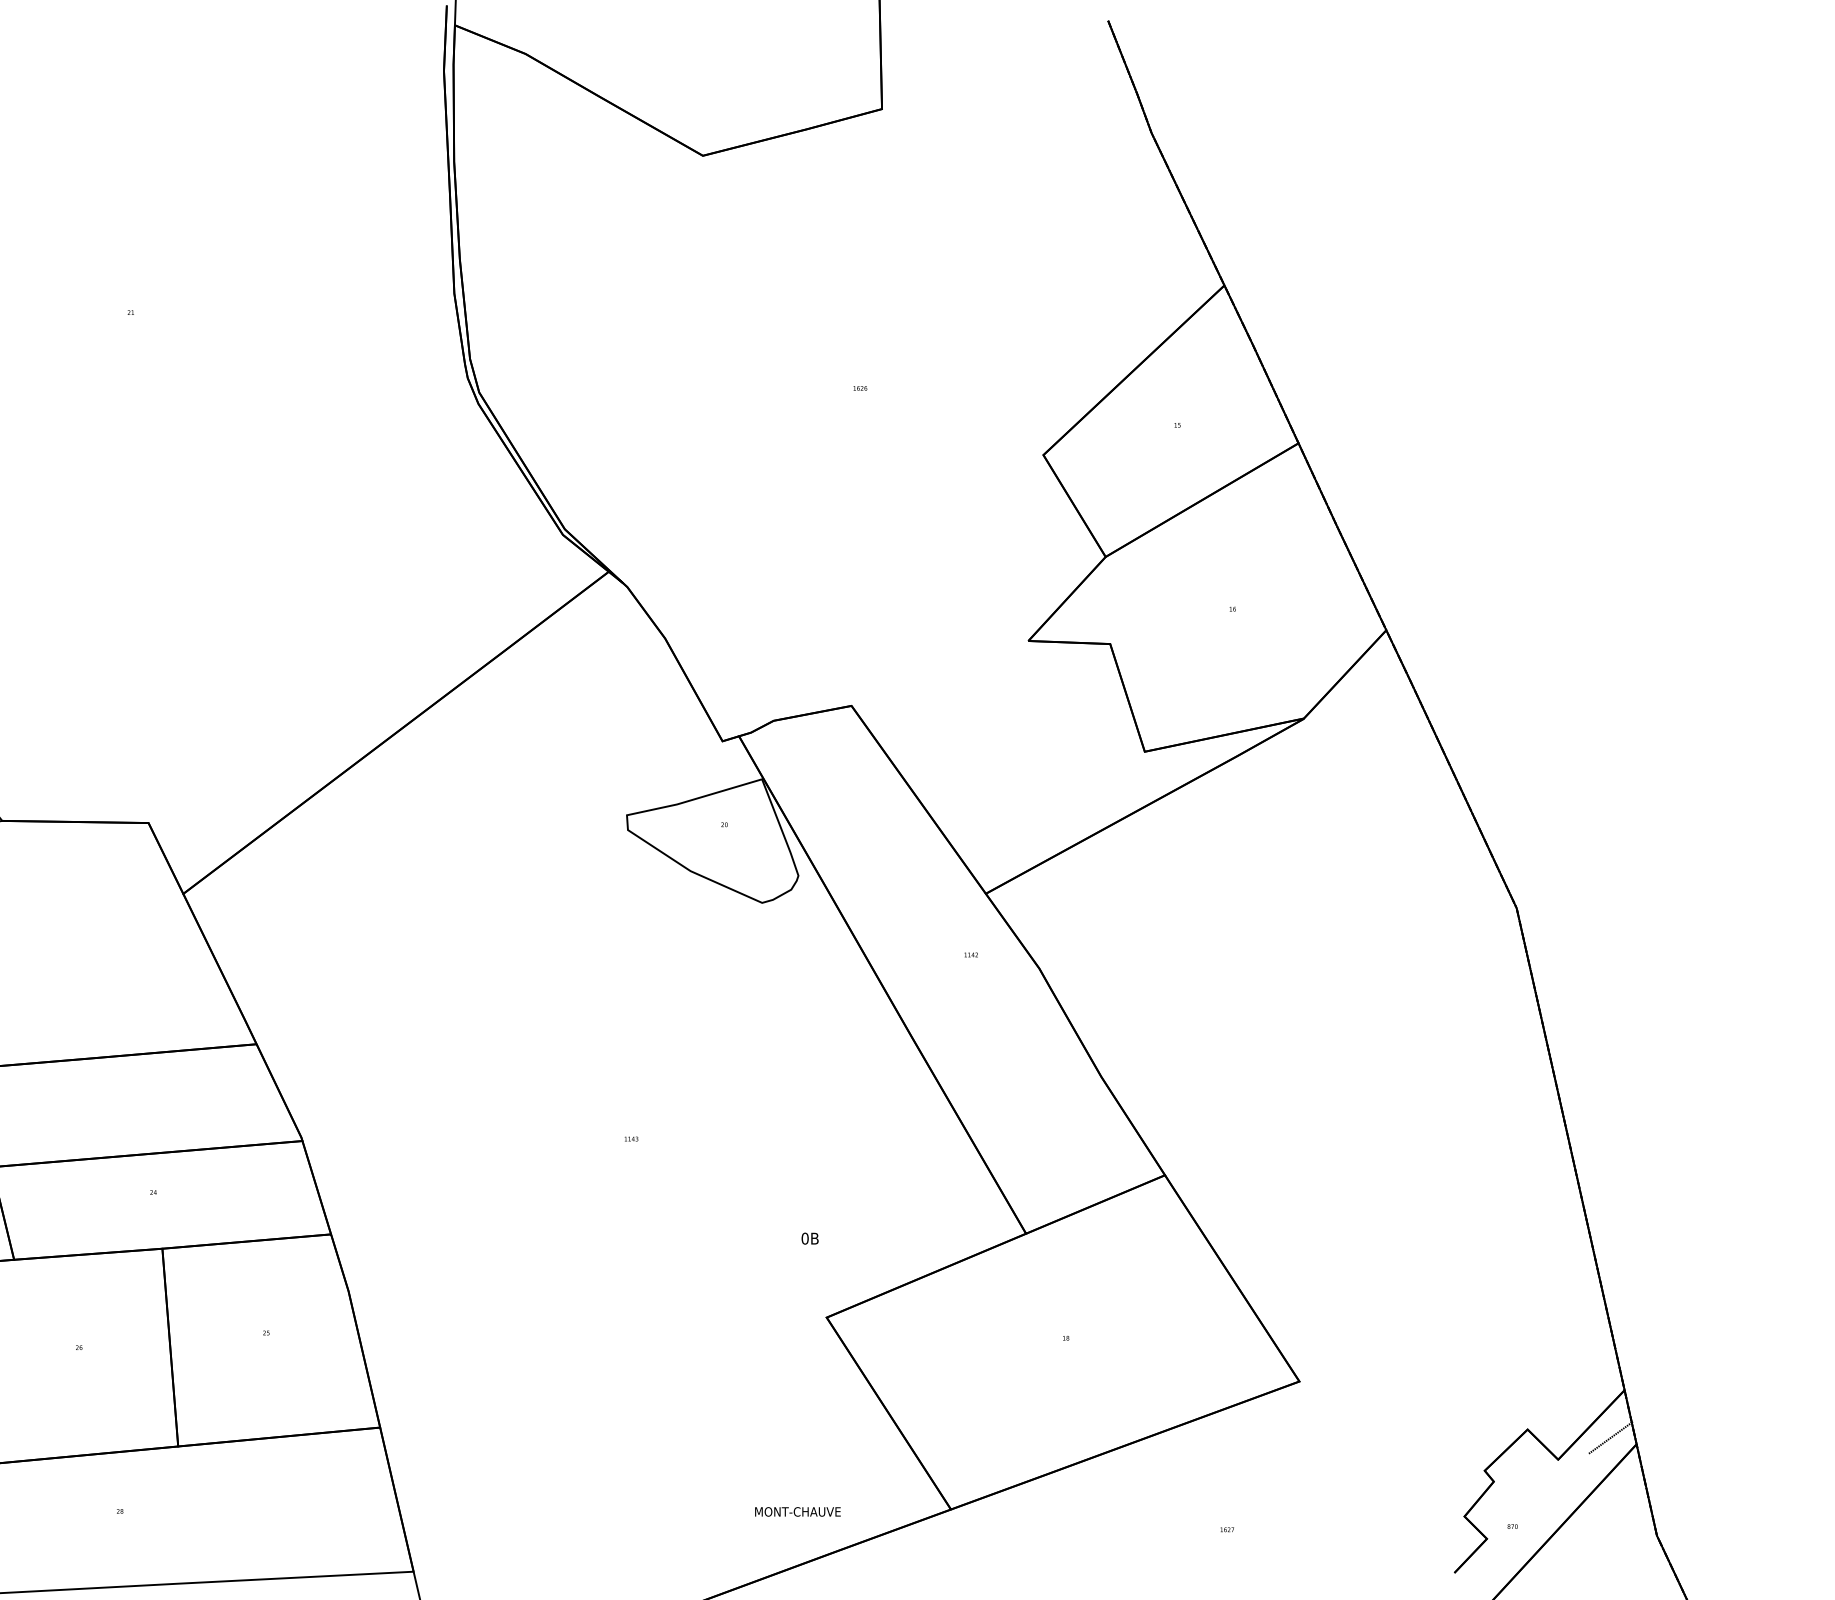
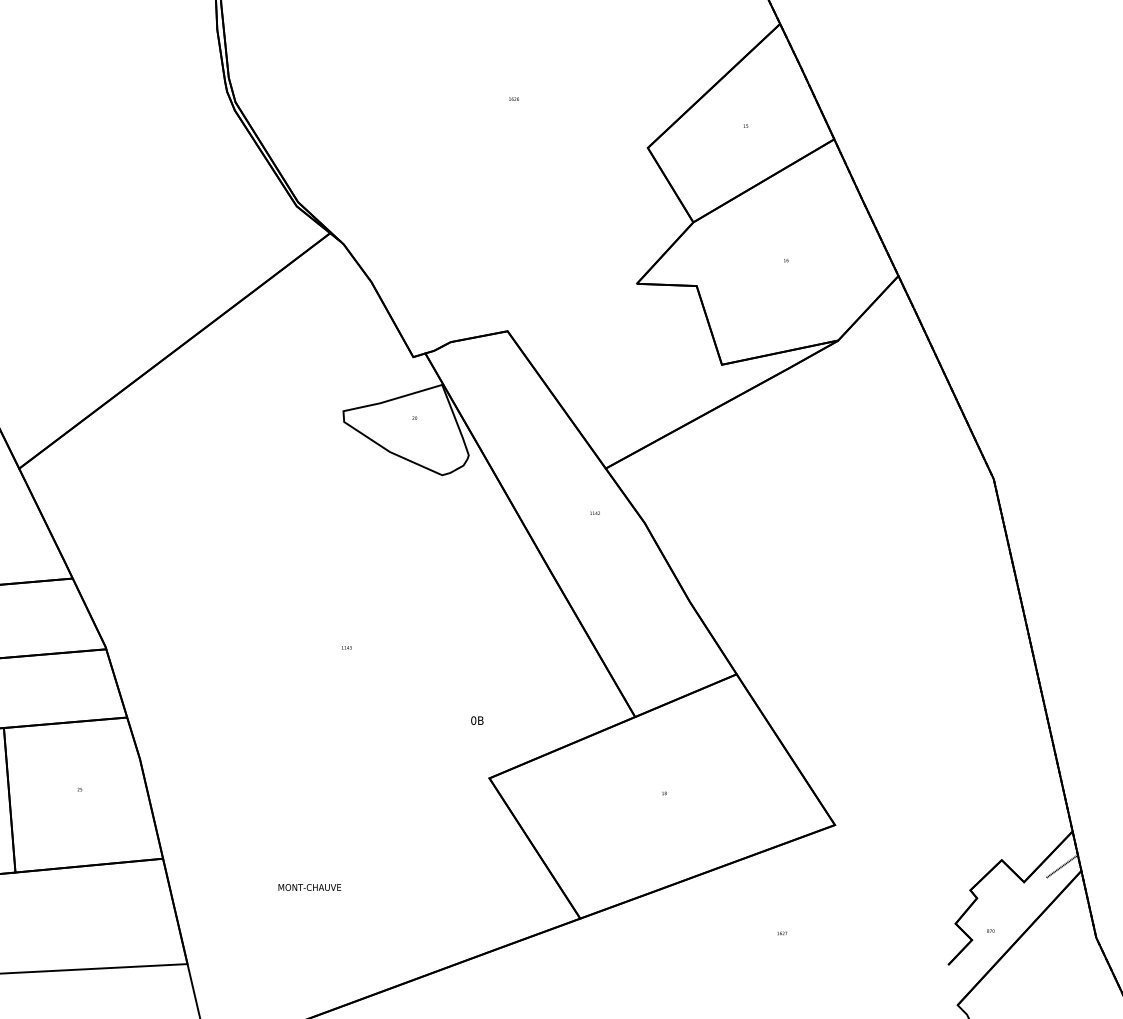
text: (797, 1511) -> (309, 887), moved

